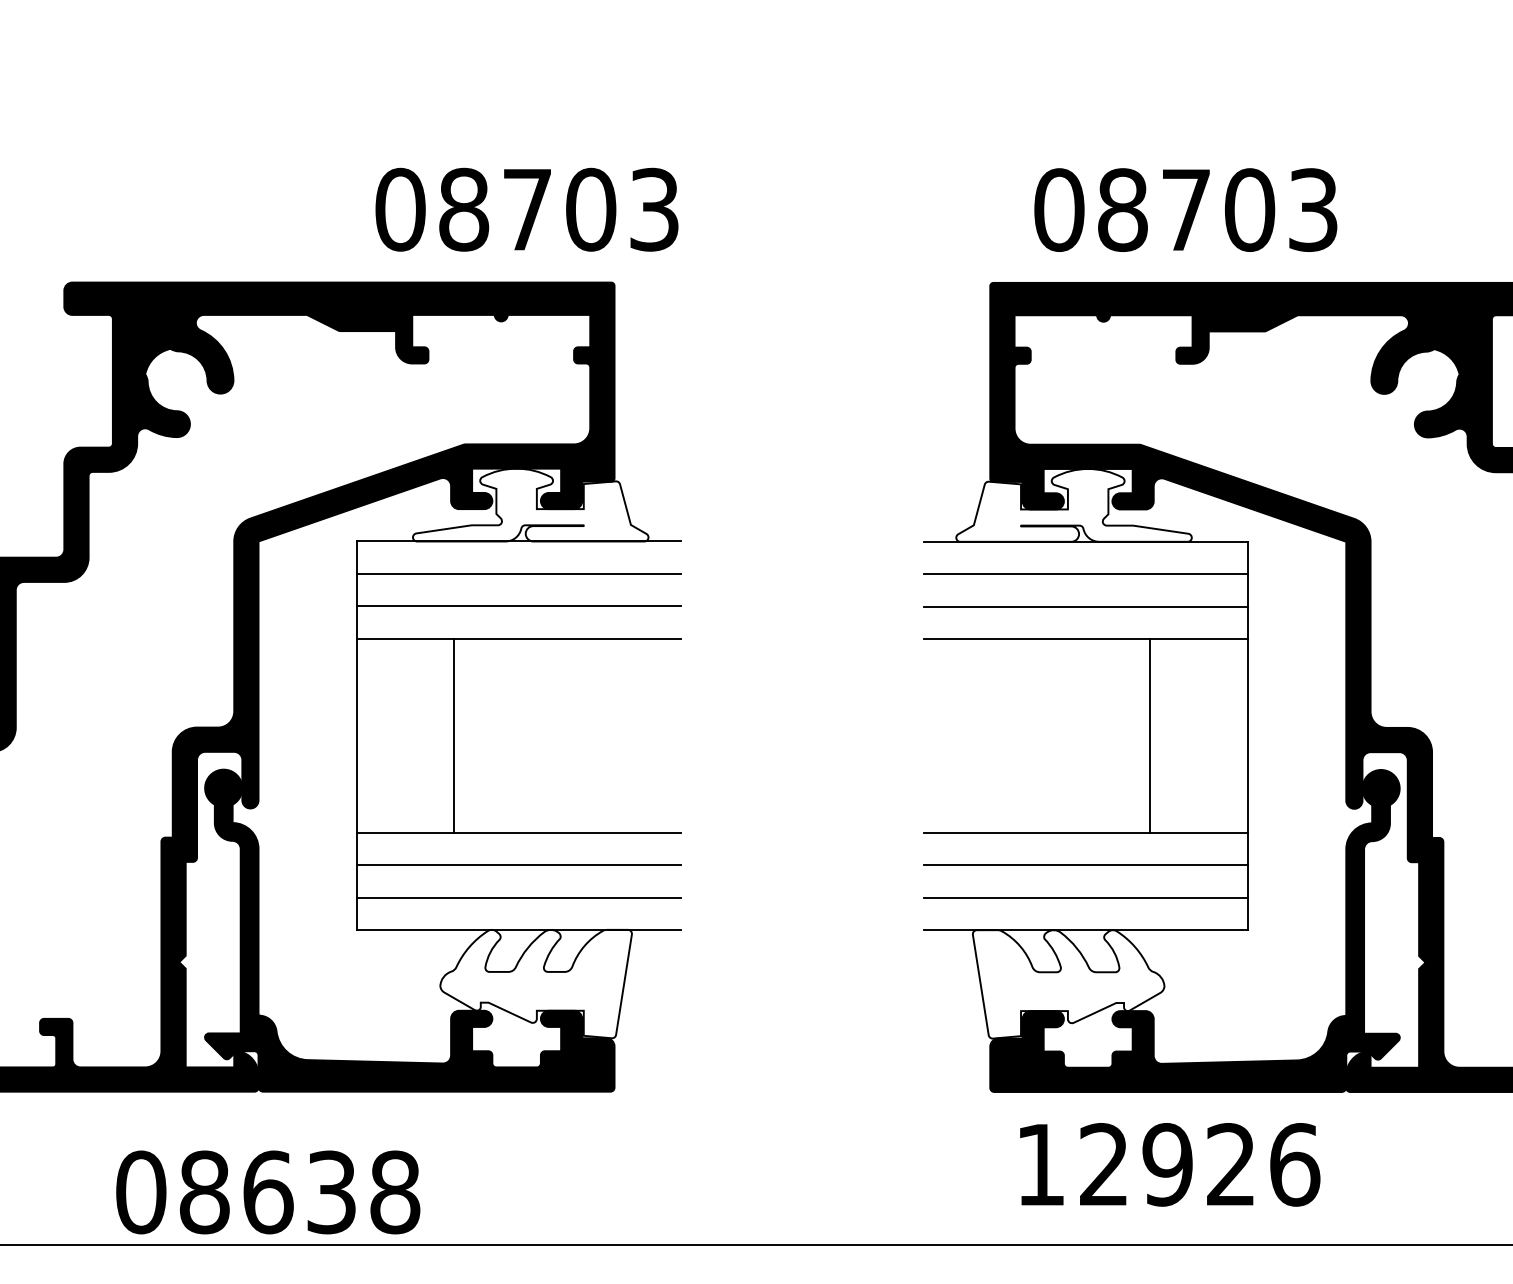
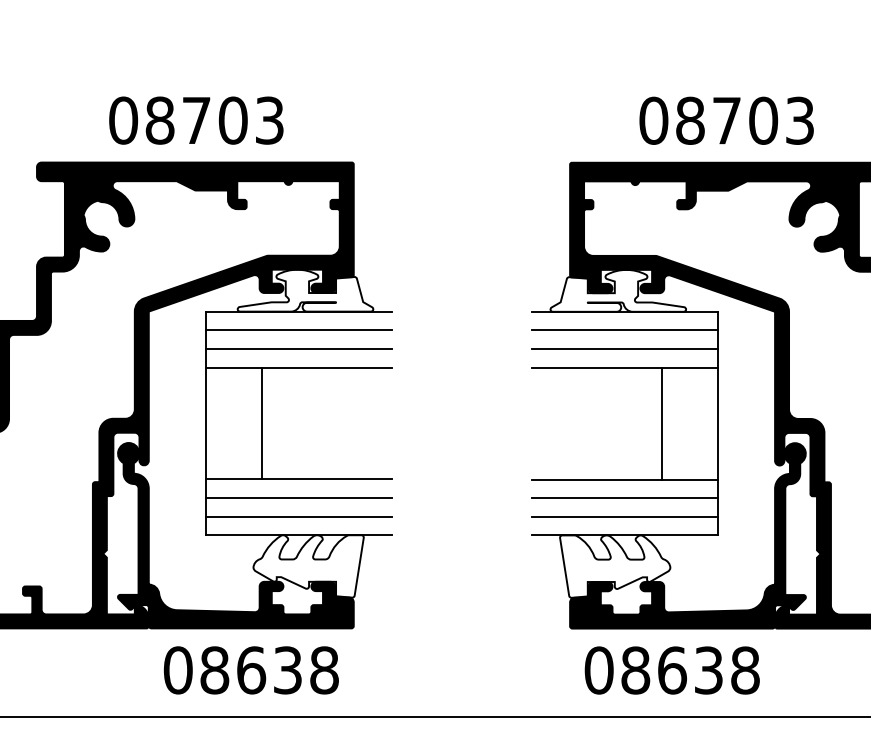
text: (527, 209) -> (196, 120), moved
text: (1185, 209) -> (726, 120), moved
text: (1168, 1164) -> (672, 670), 12926 -> 08638
text: (266, 1192) -> (250, 670), moved

